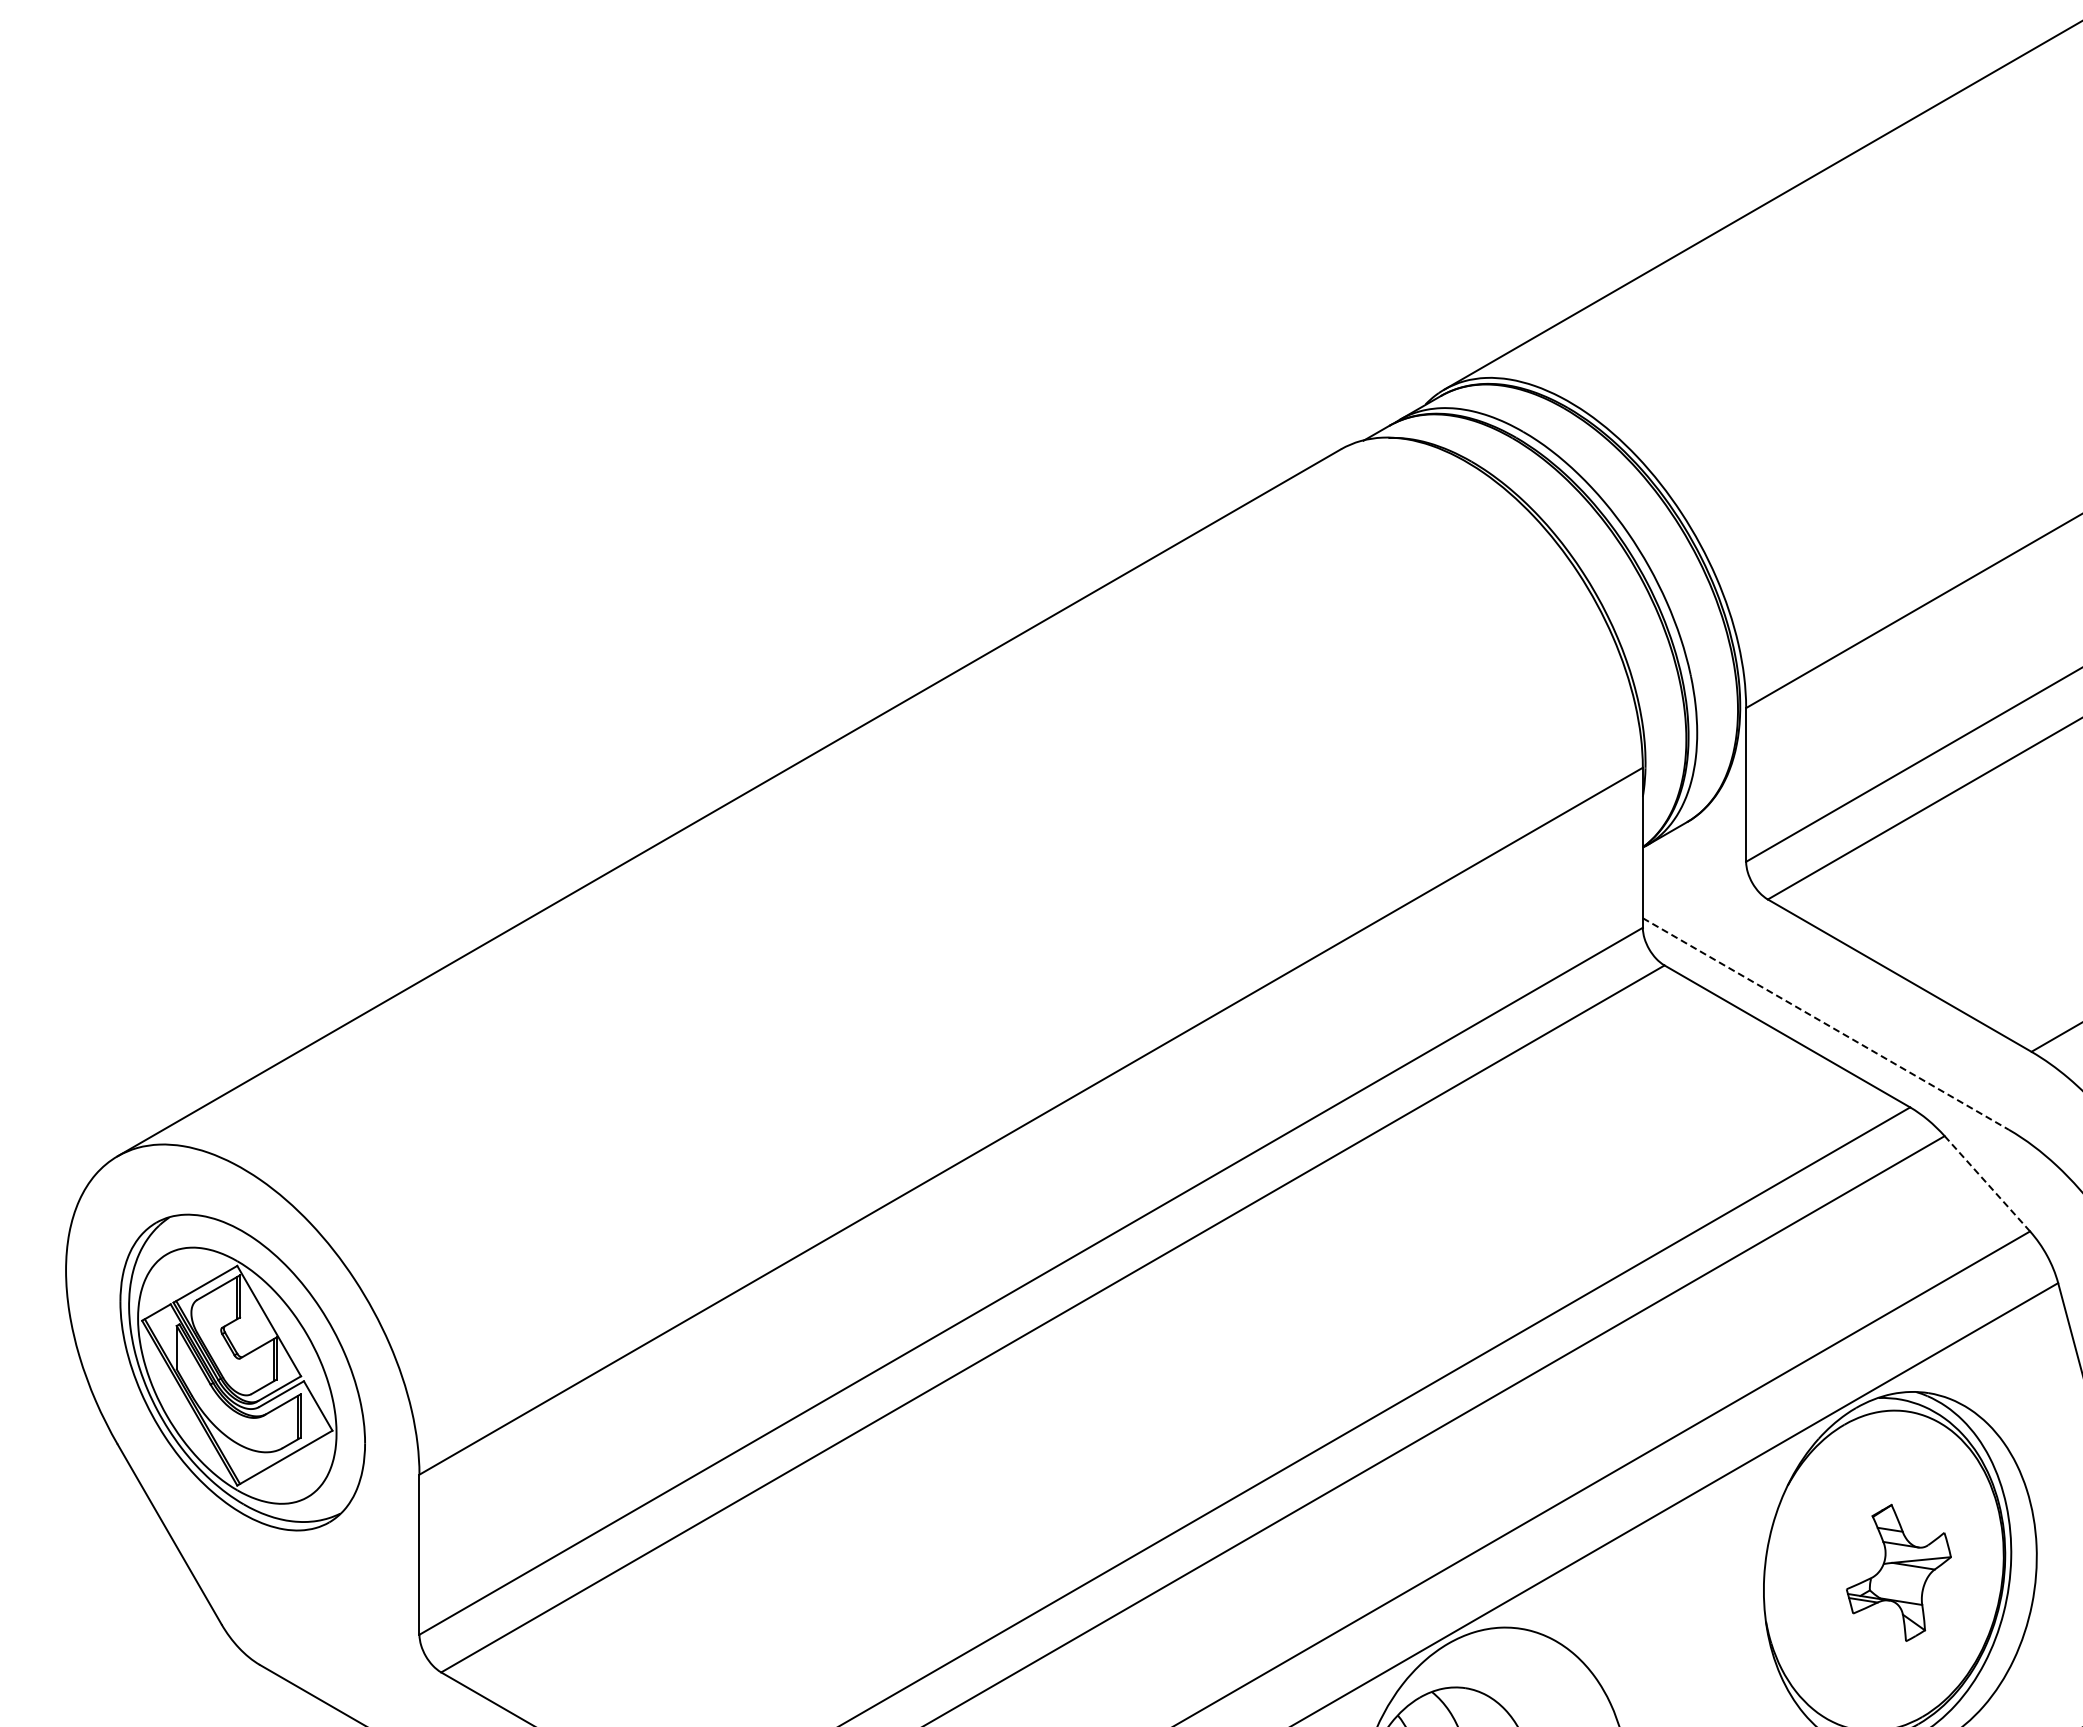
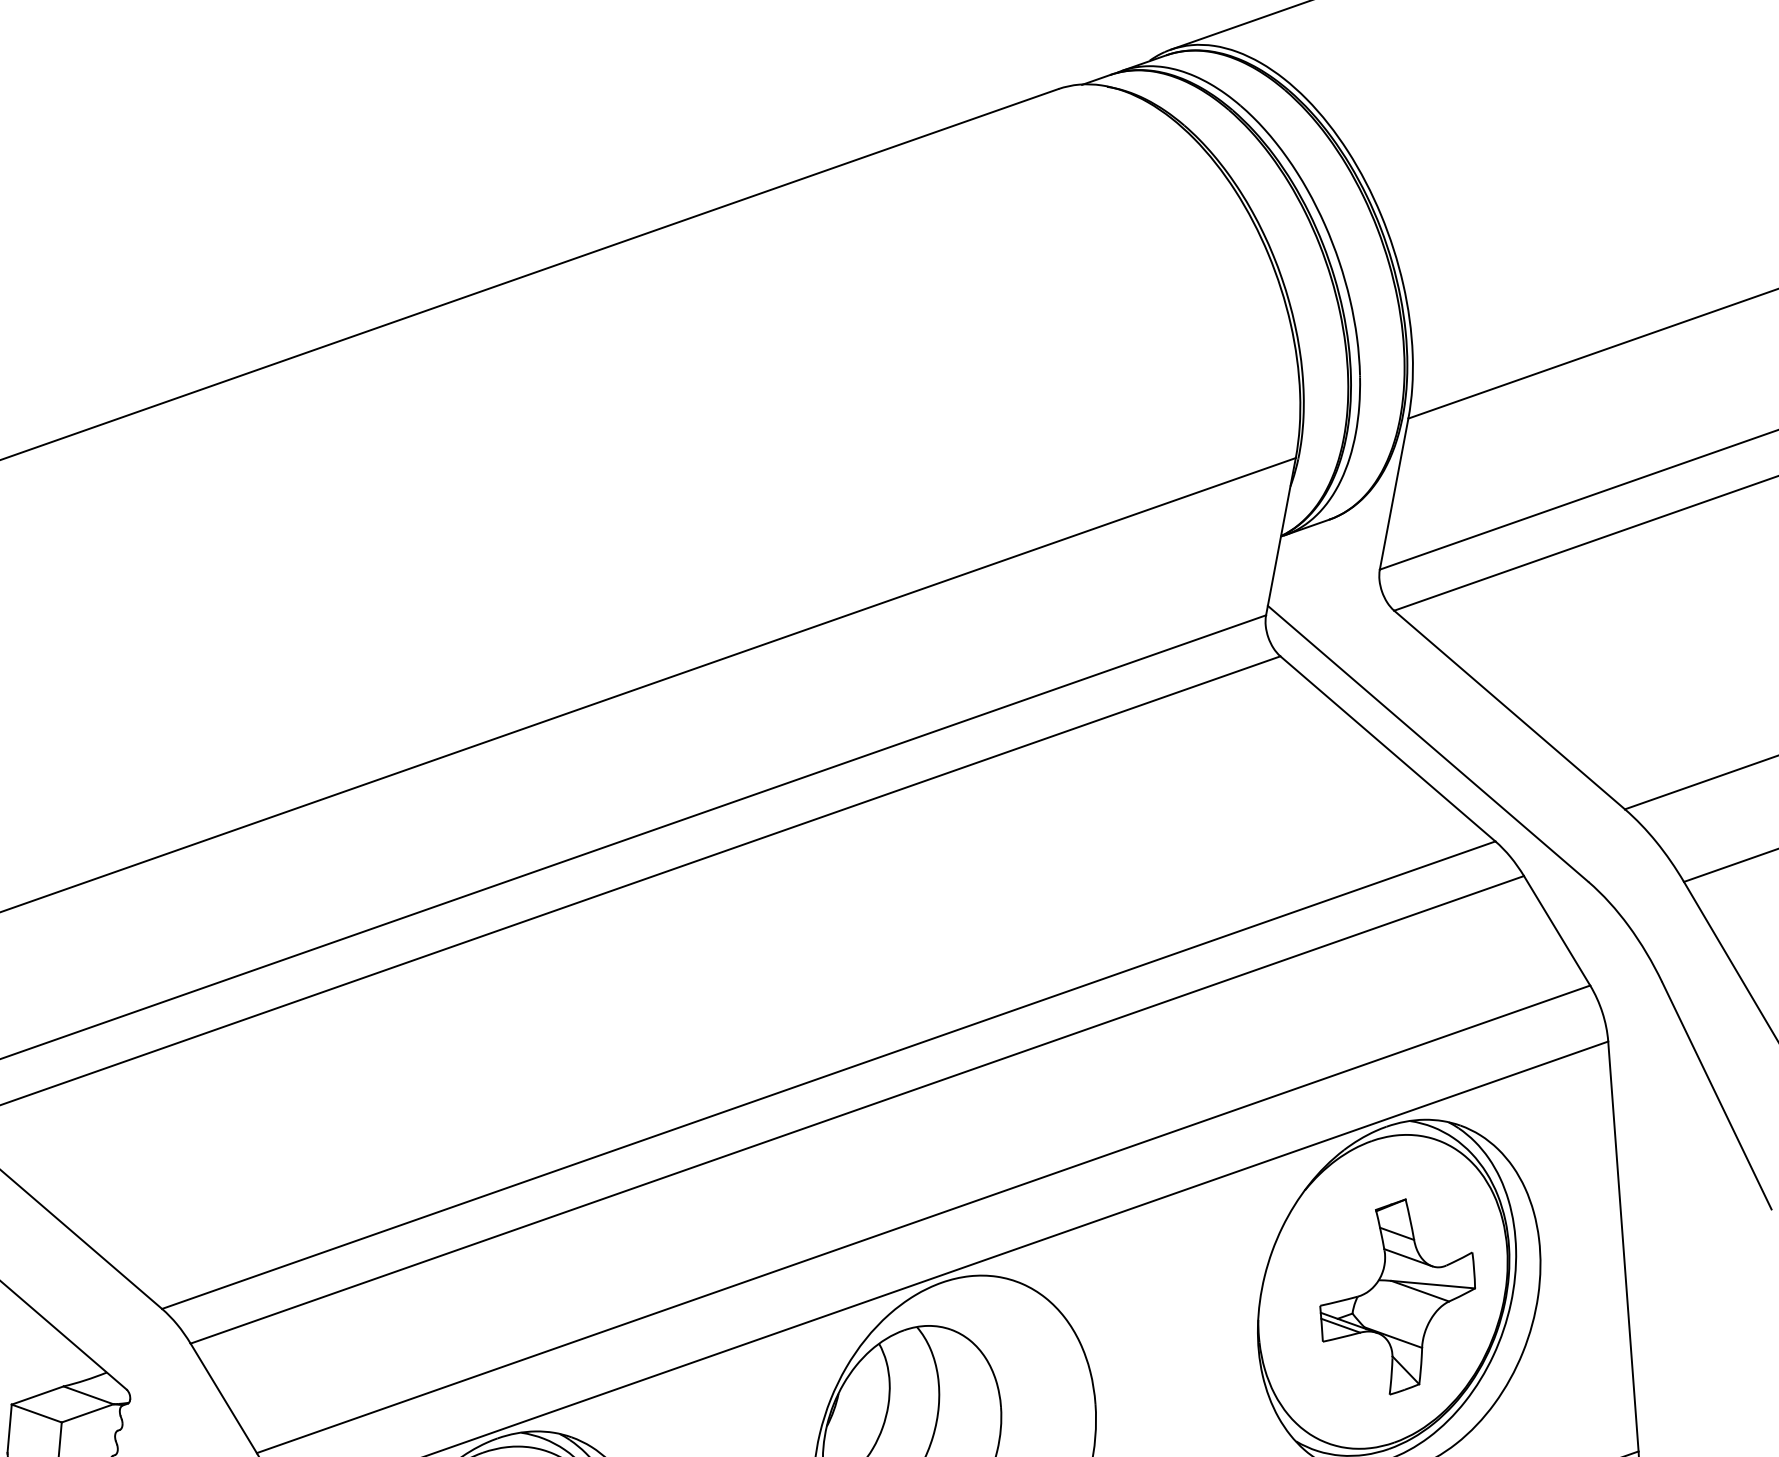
line: (1826, 1024) -> (1428, 744), dashed -> solid
line: (1987, 1183) -> (1557, 930), dashed -> solid
part: (1898, 1572) -> (1397, 1296), size x1.43

